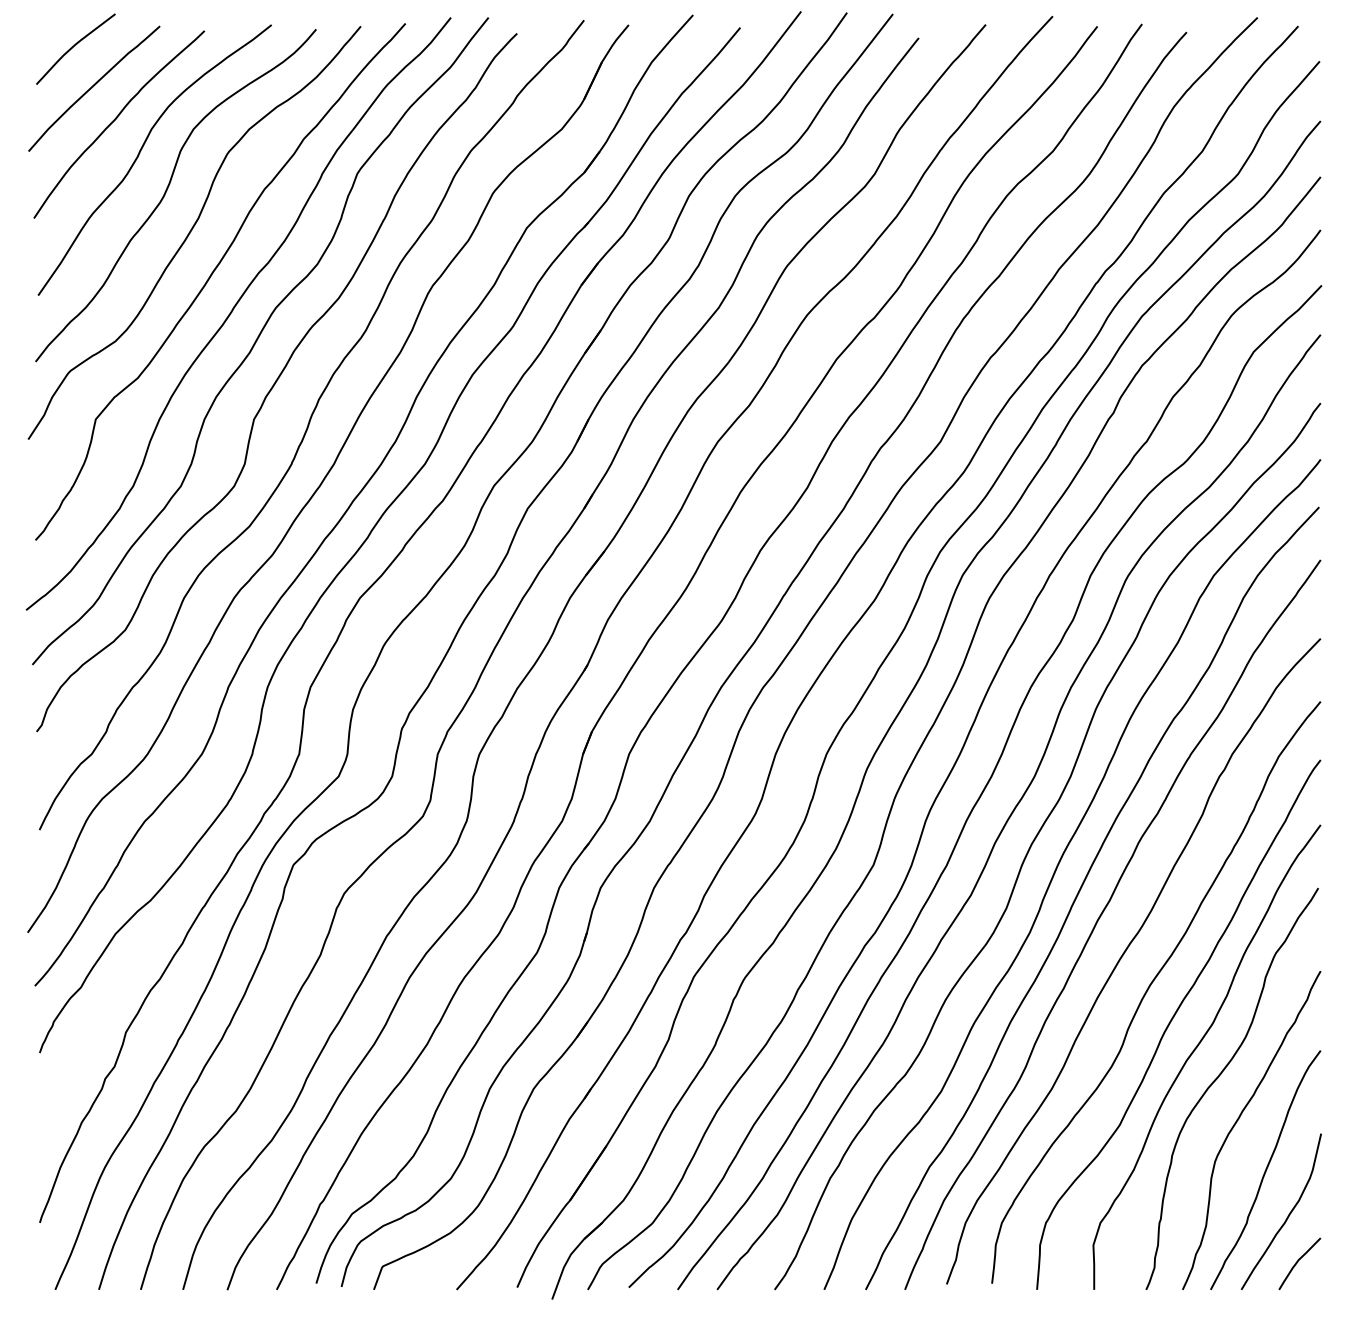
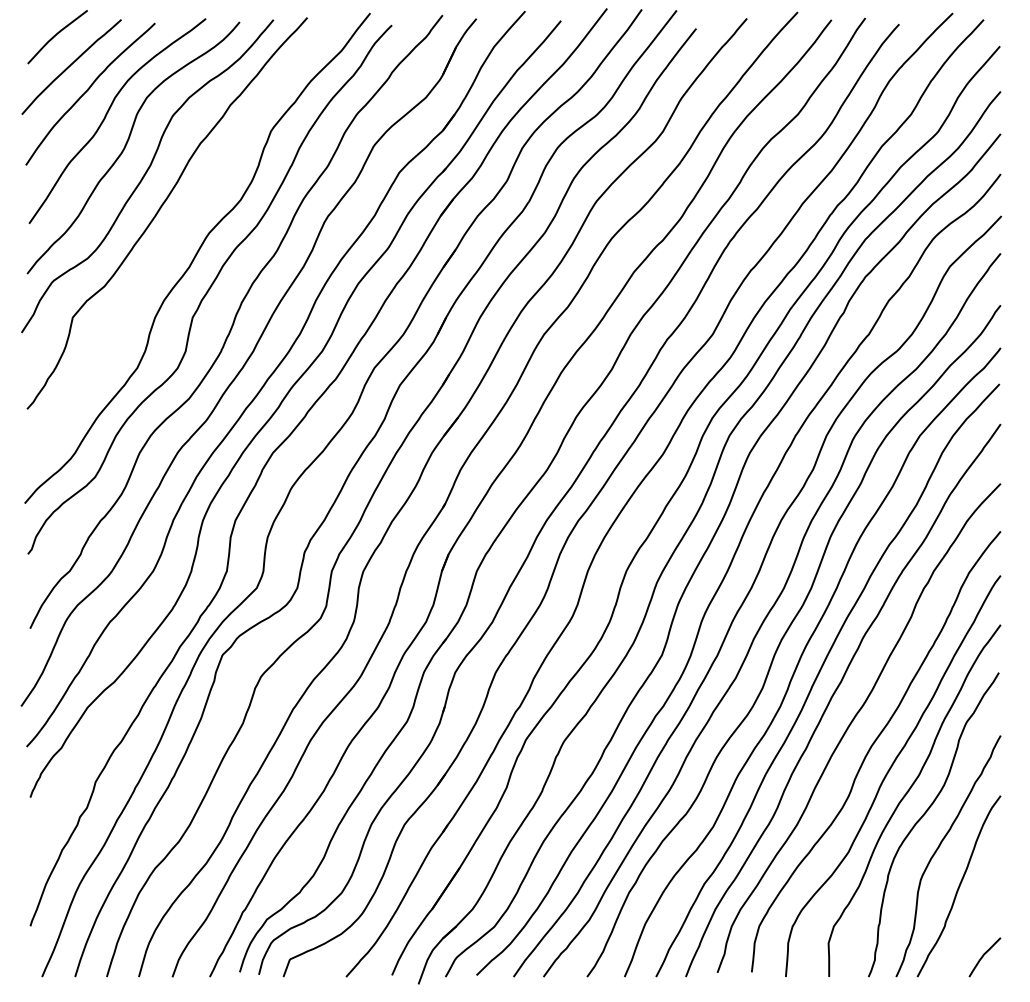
curve: (233, 310) -> (177, 235), removed
curve: (1286, 1217) -> (974, 922), removed

